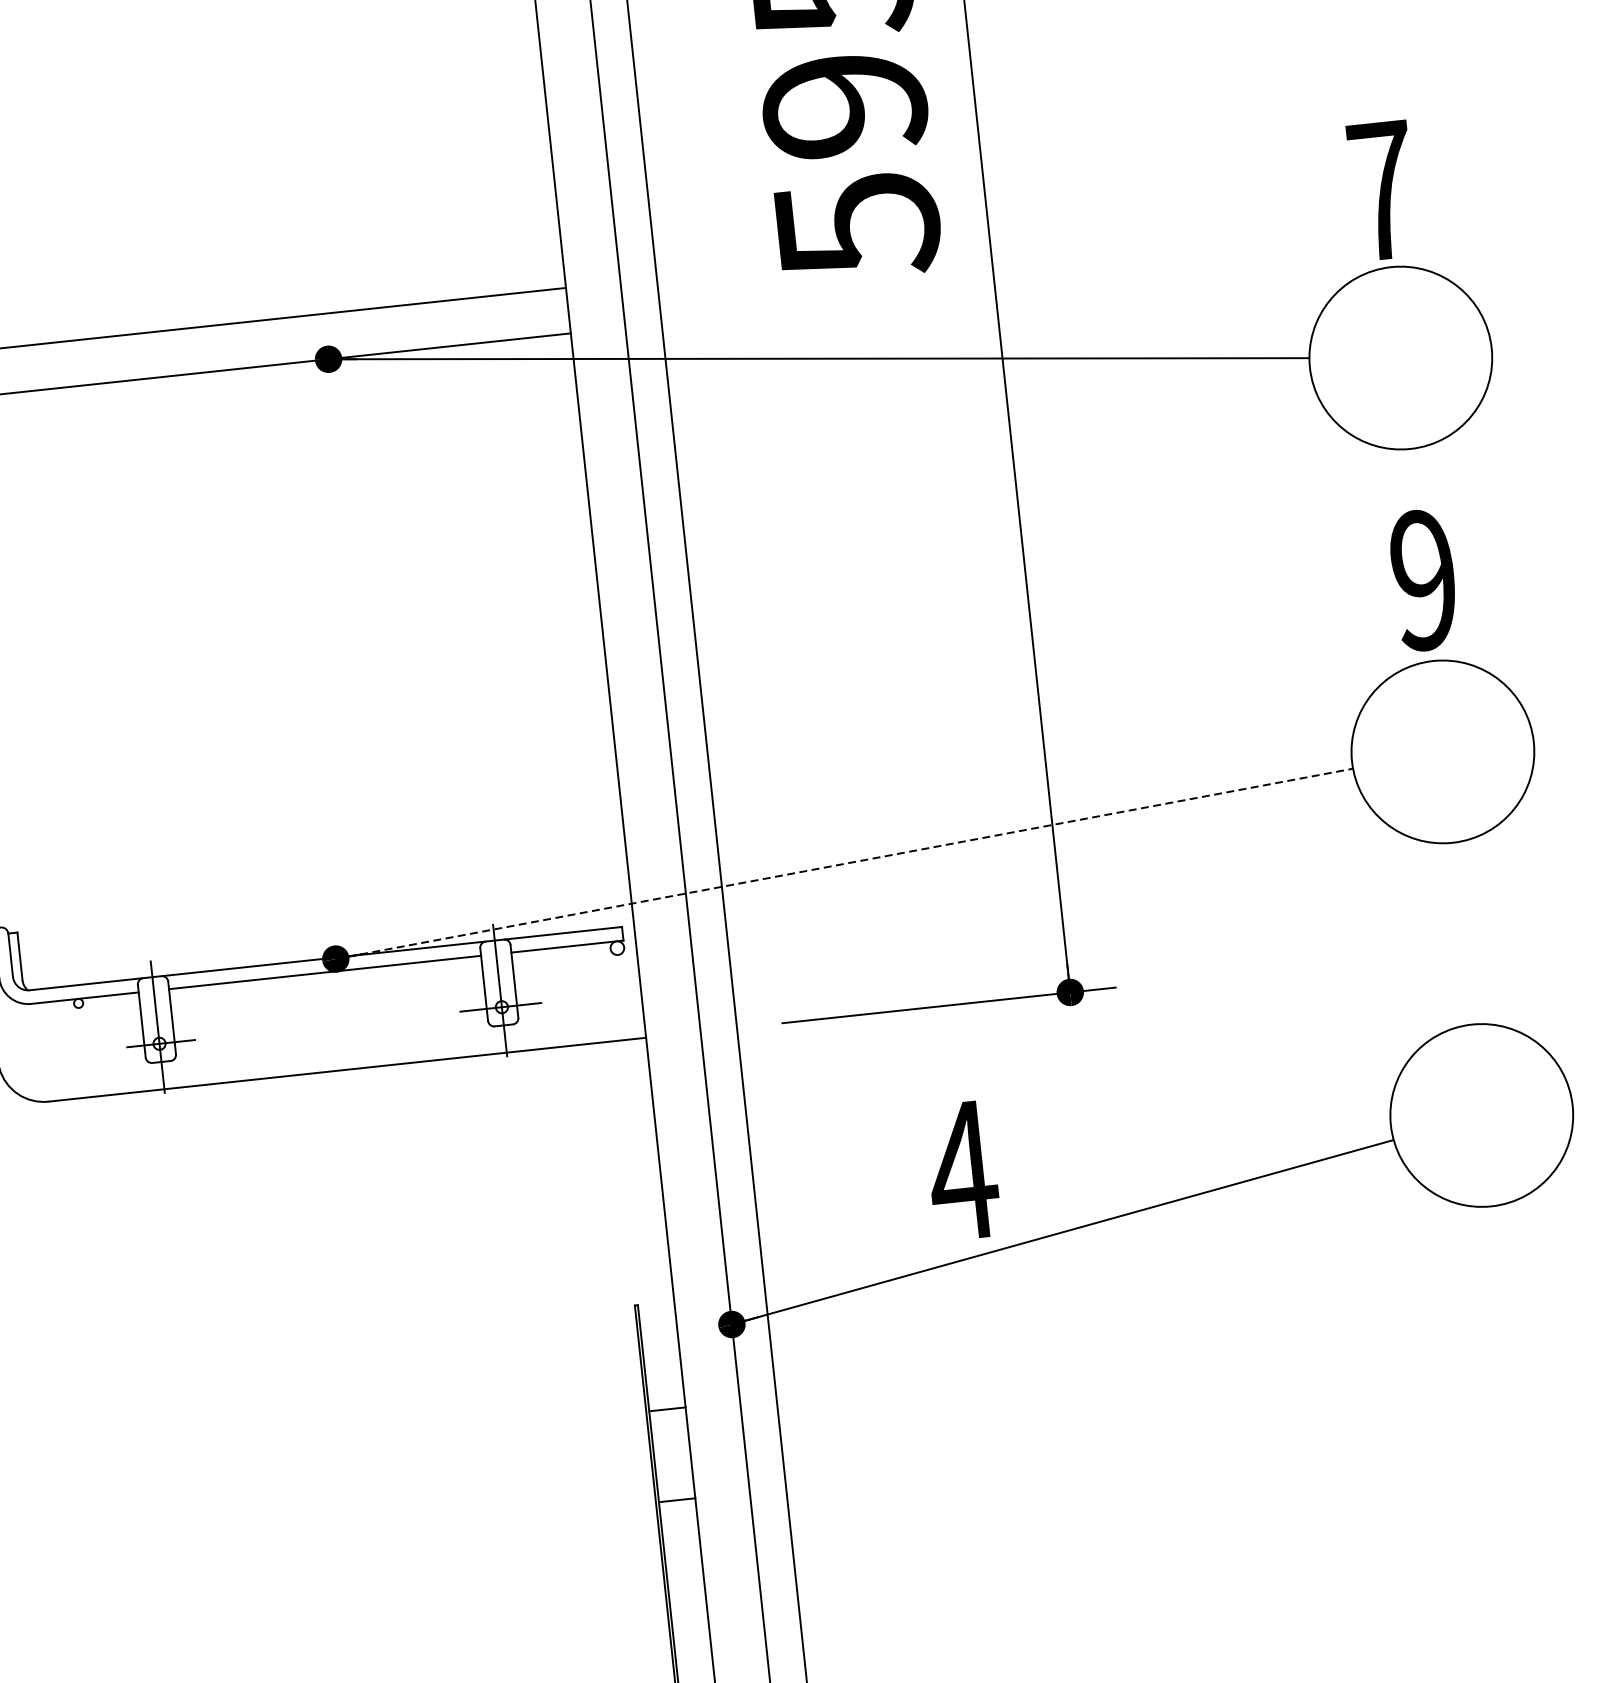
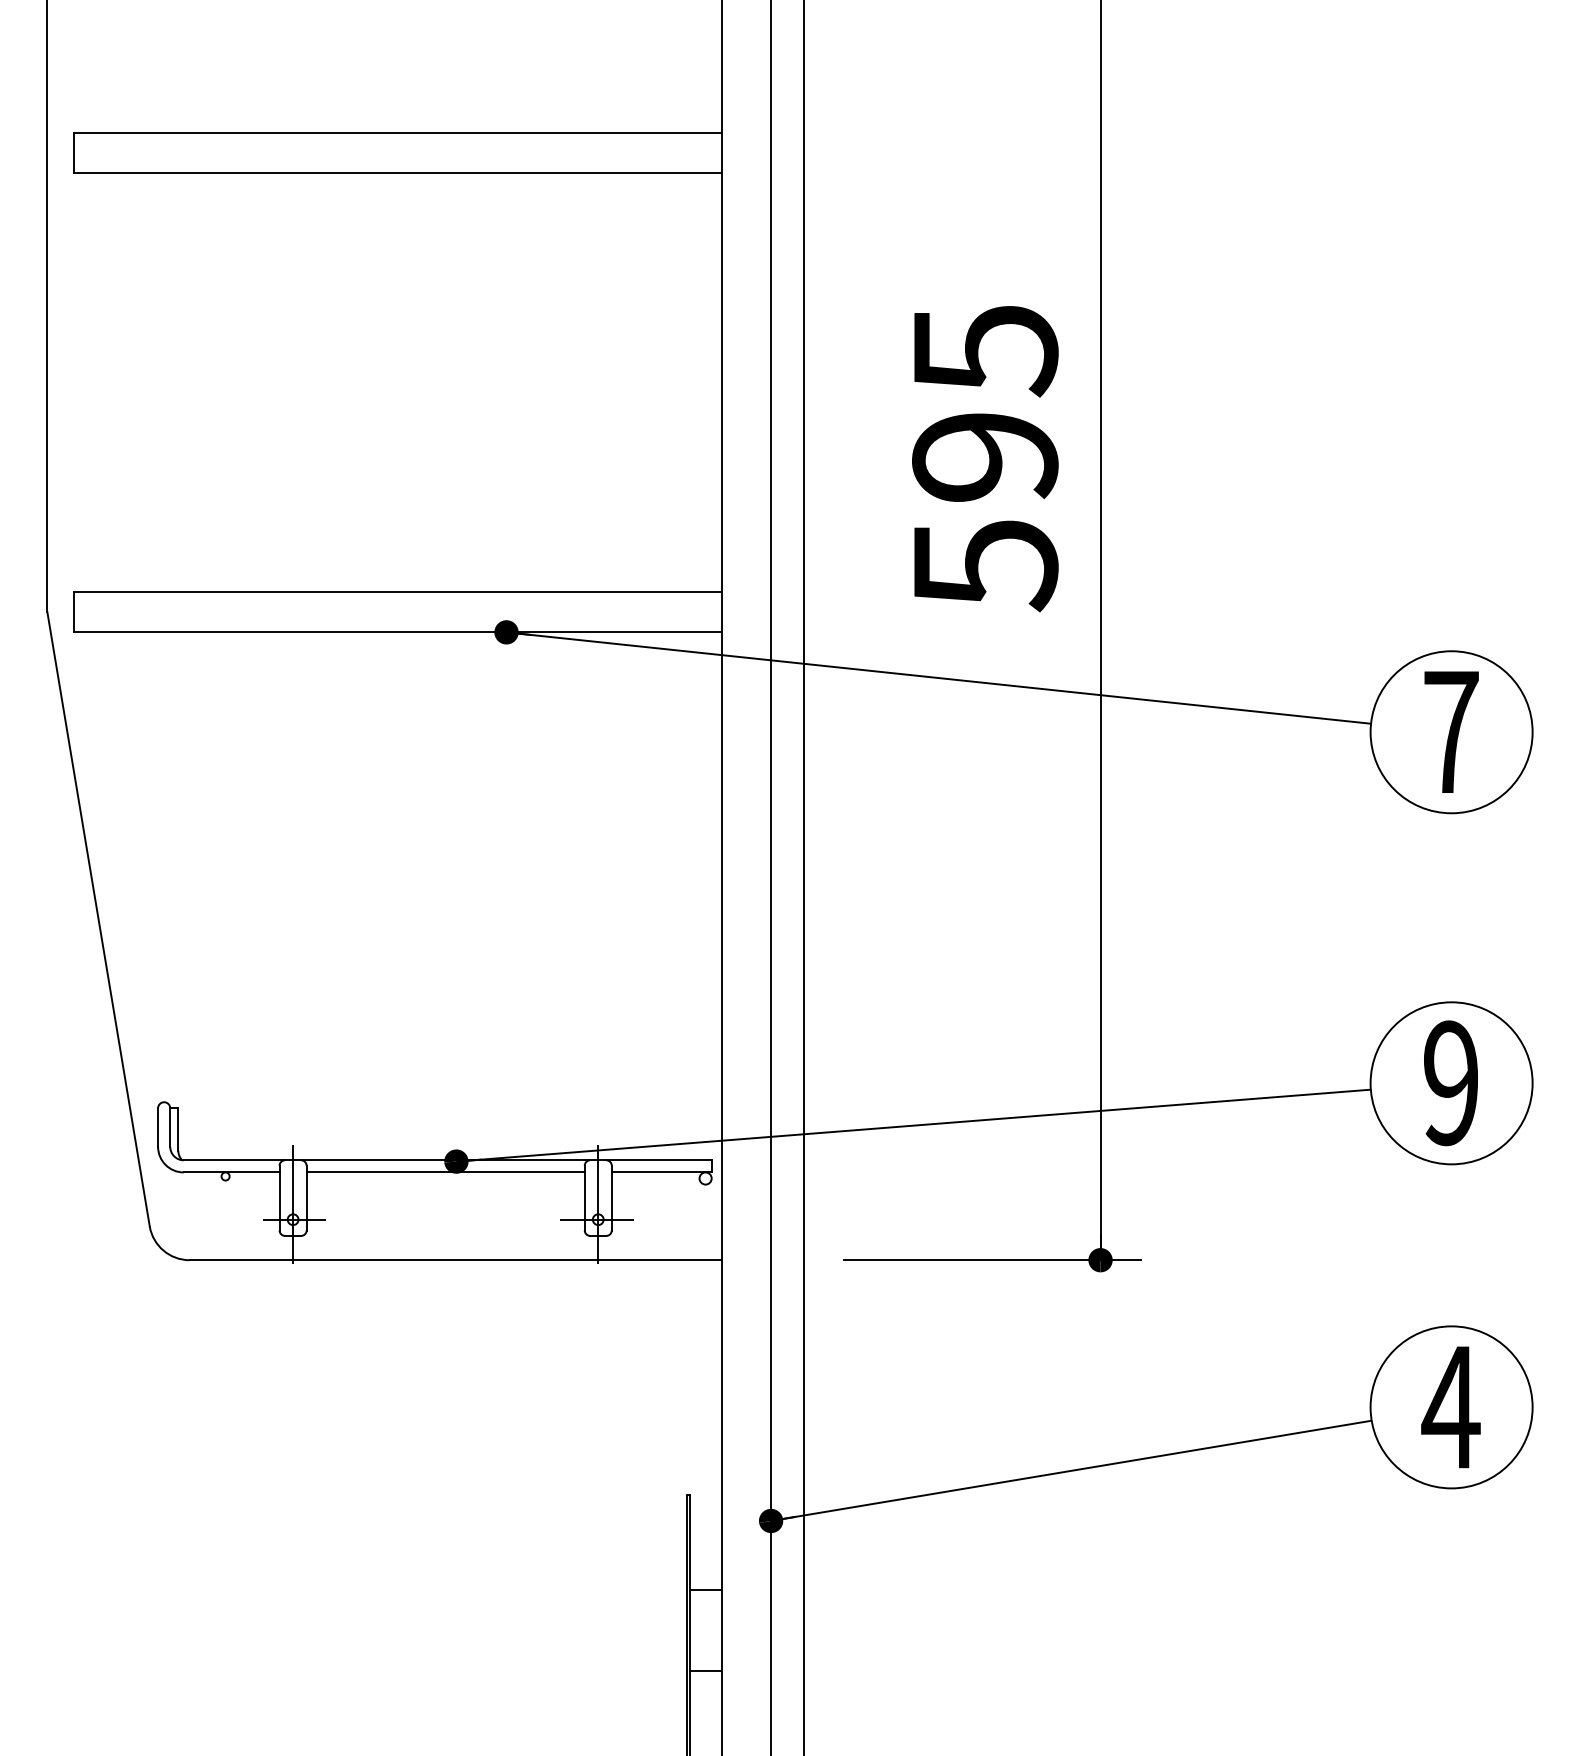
text: (1382, 190) -> (1451, 731), moved
text: (1423, 580) -> (1450, 1083), moved
line: (844, 863) -> (913, 1125), dashed -> solid
text: (962, 1171) -> (1450, 1407), moved

